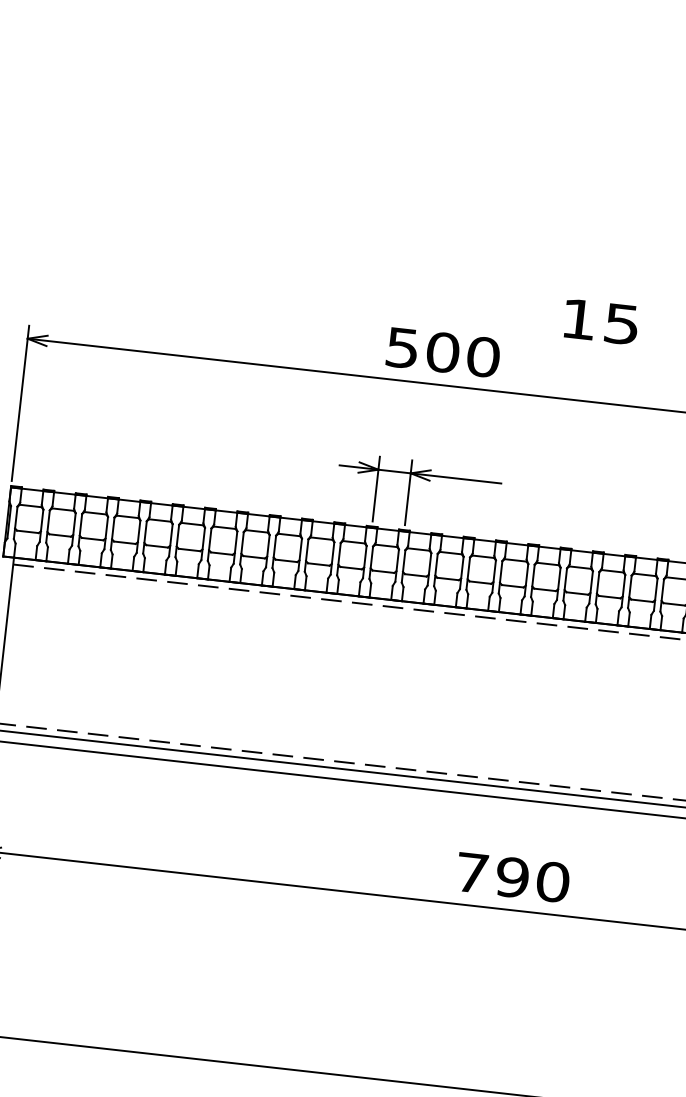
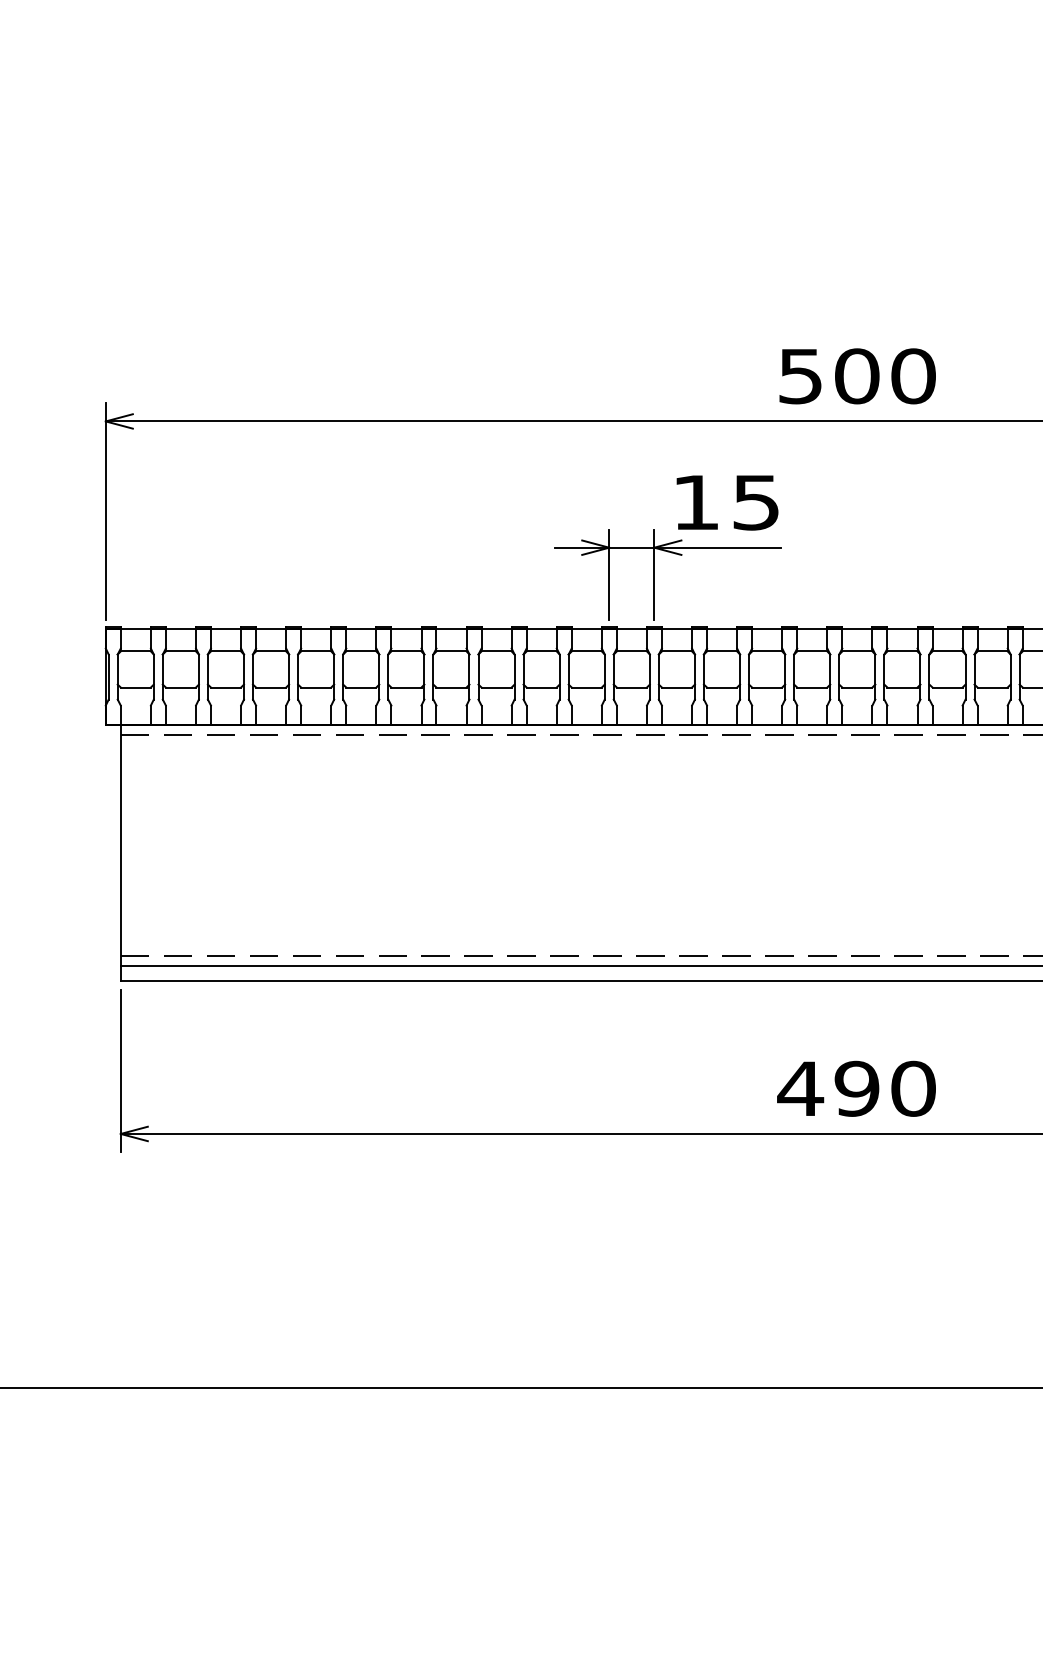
text: (601, 321) -> (727, 502), moved
text: (443, 352) -> (857, 376), moved
text: (472, 872) -> (800, 1088), 790 -> 490

